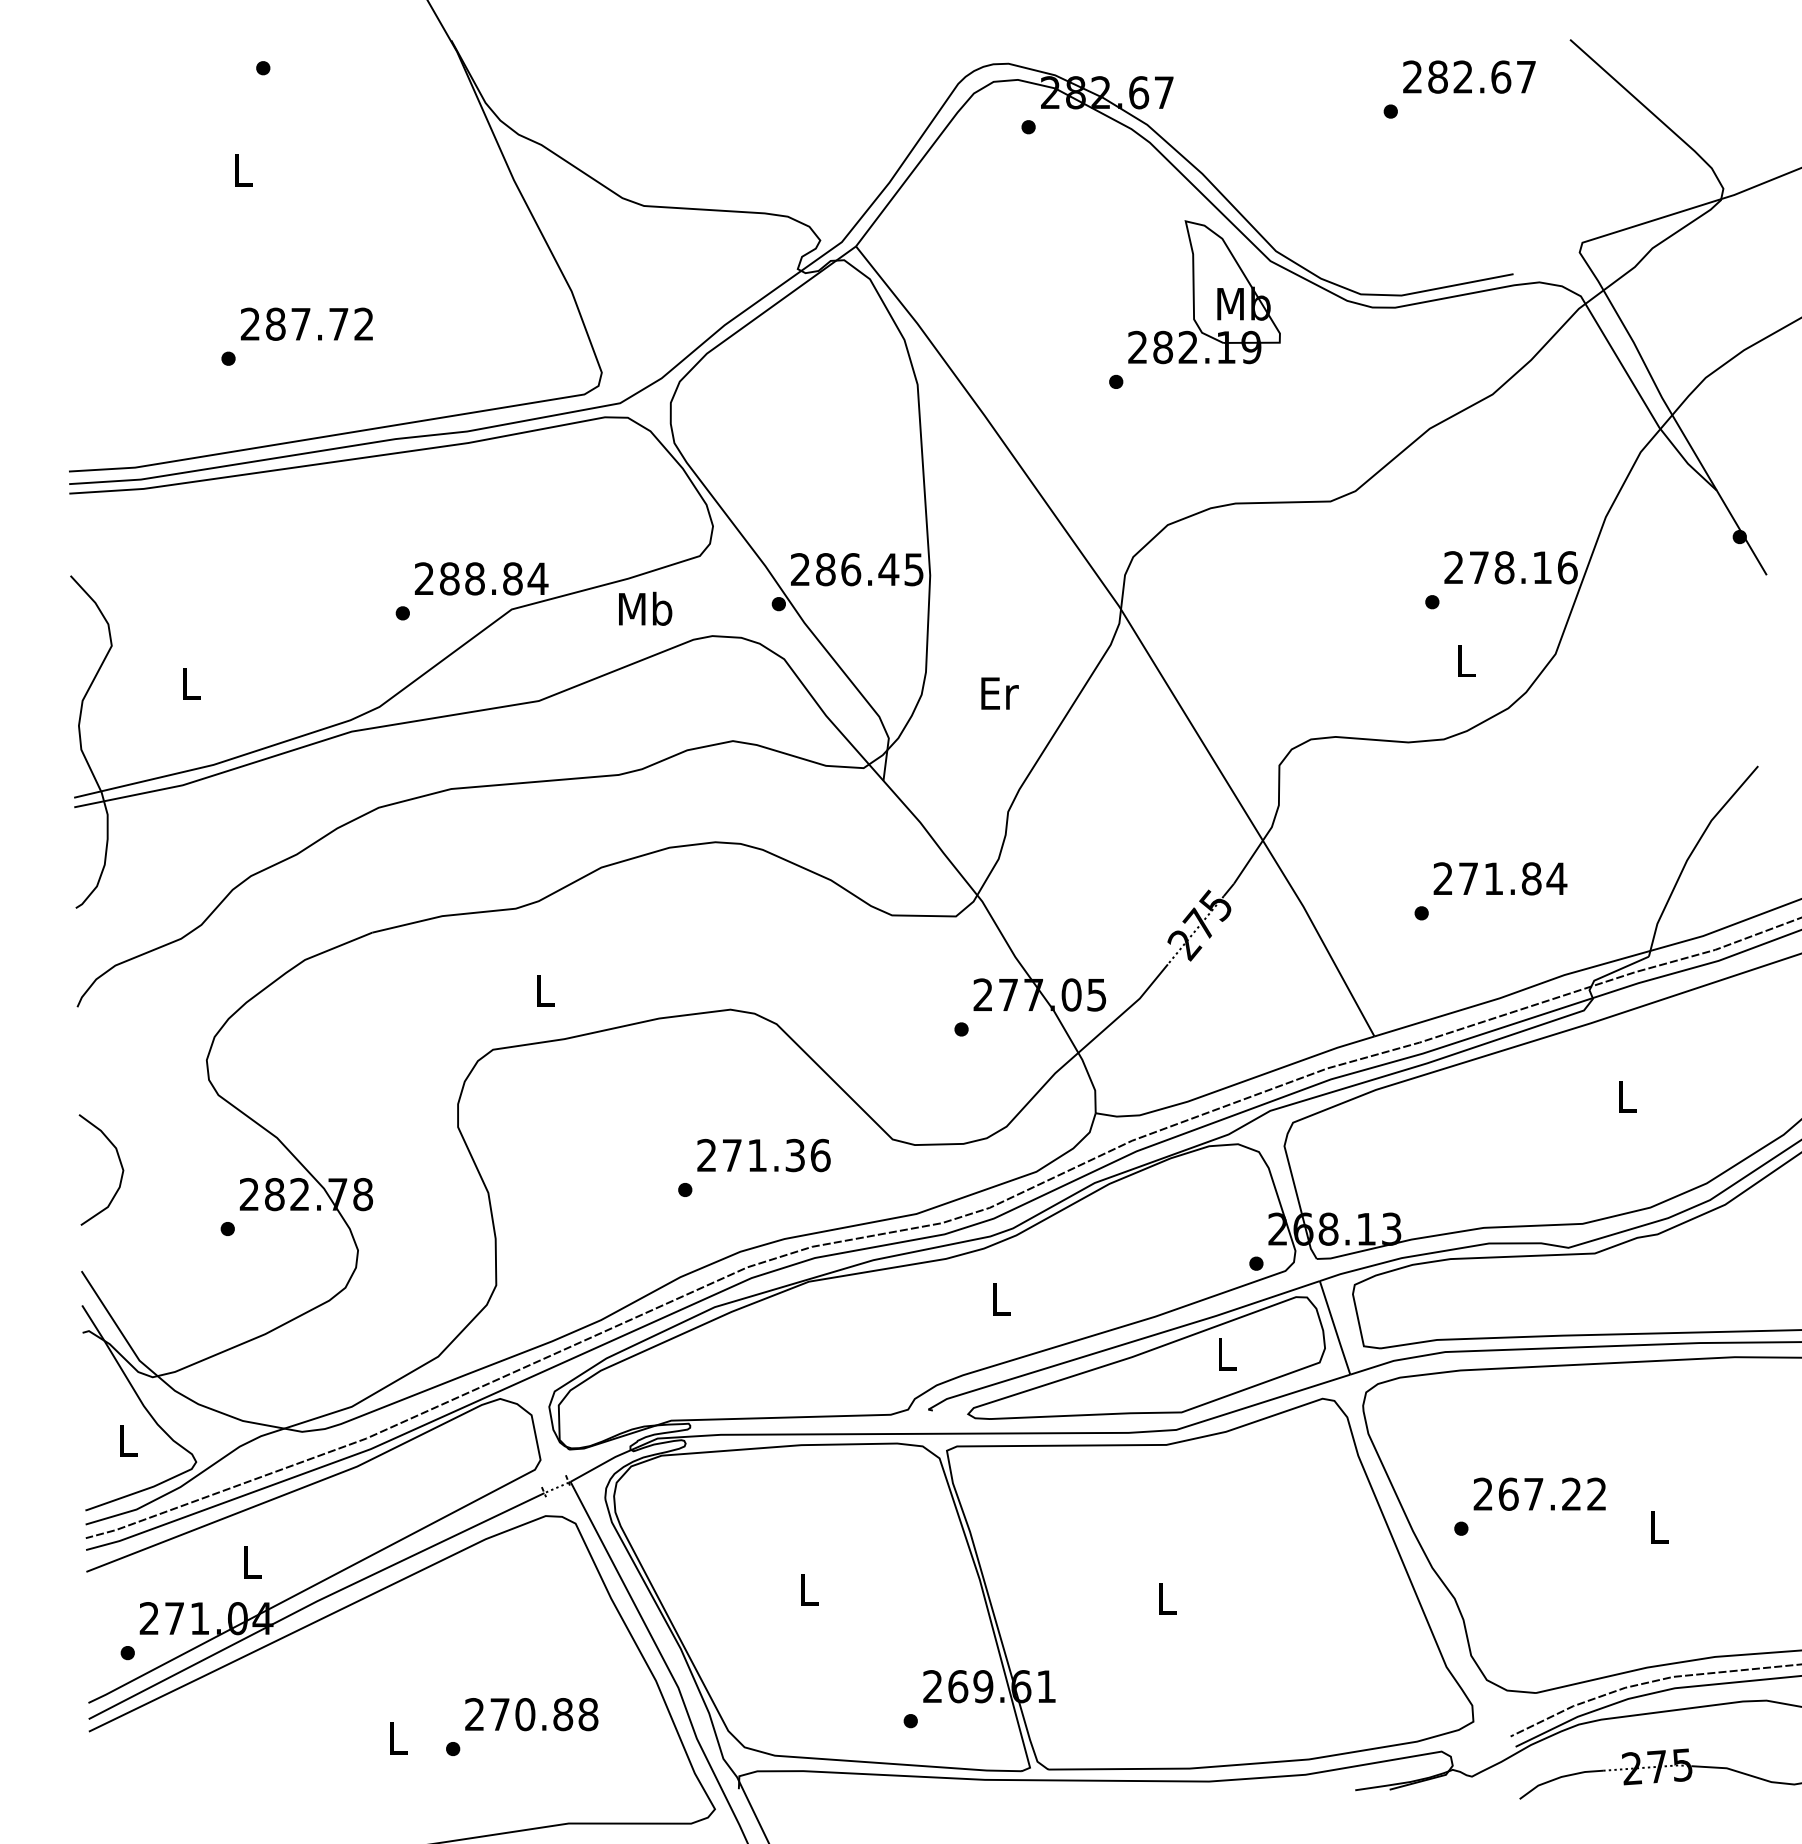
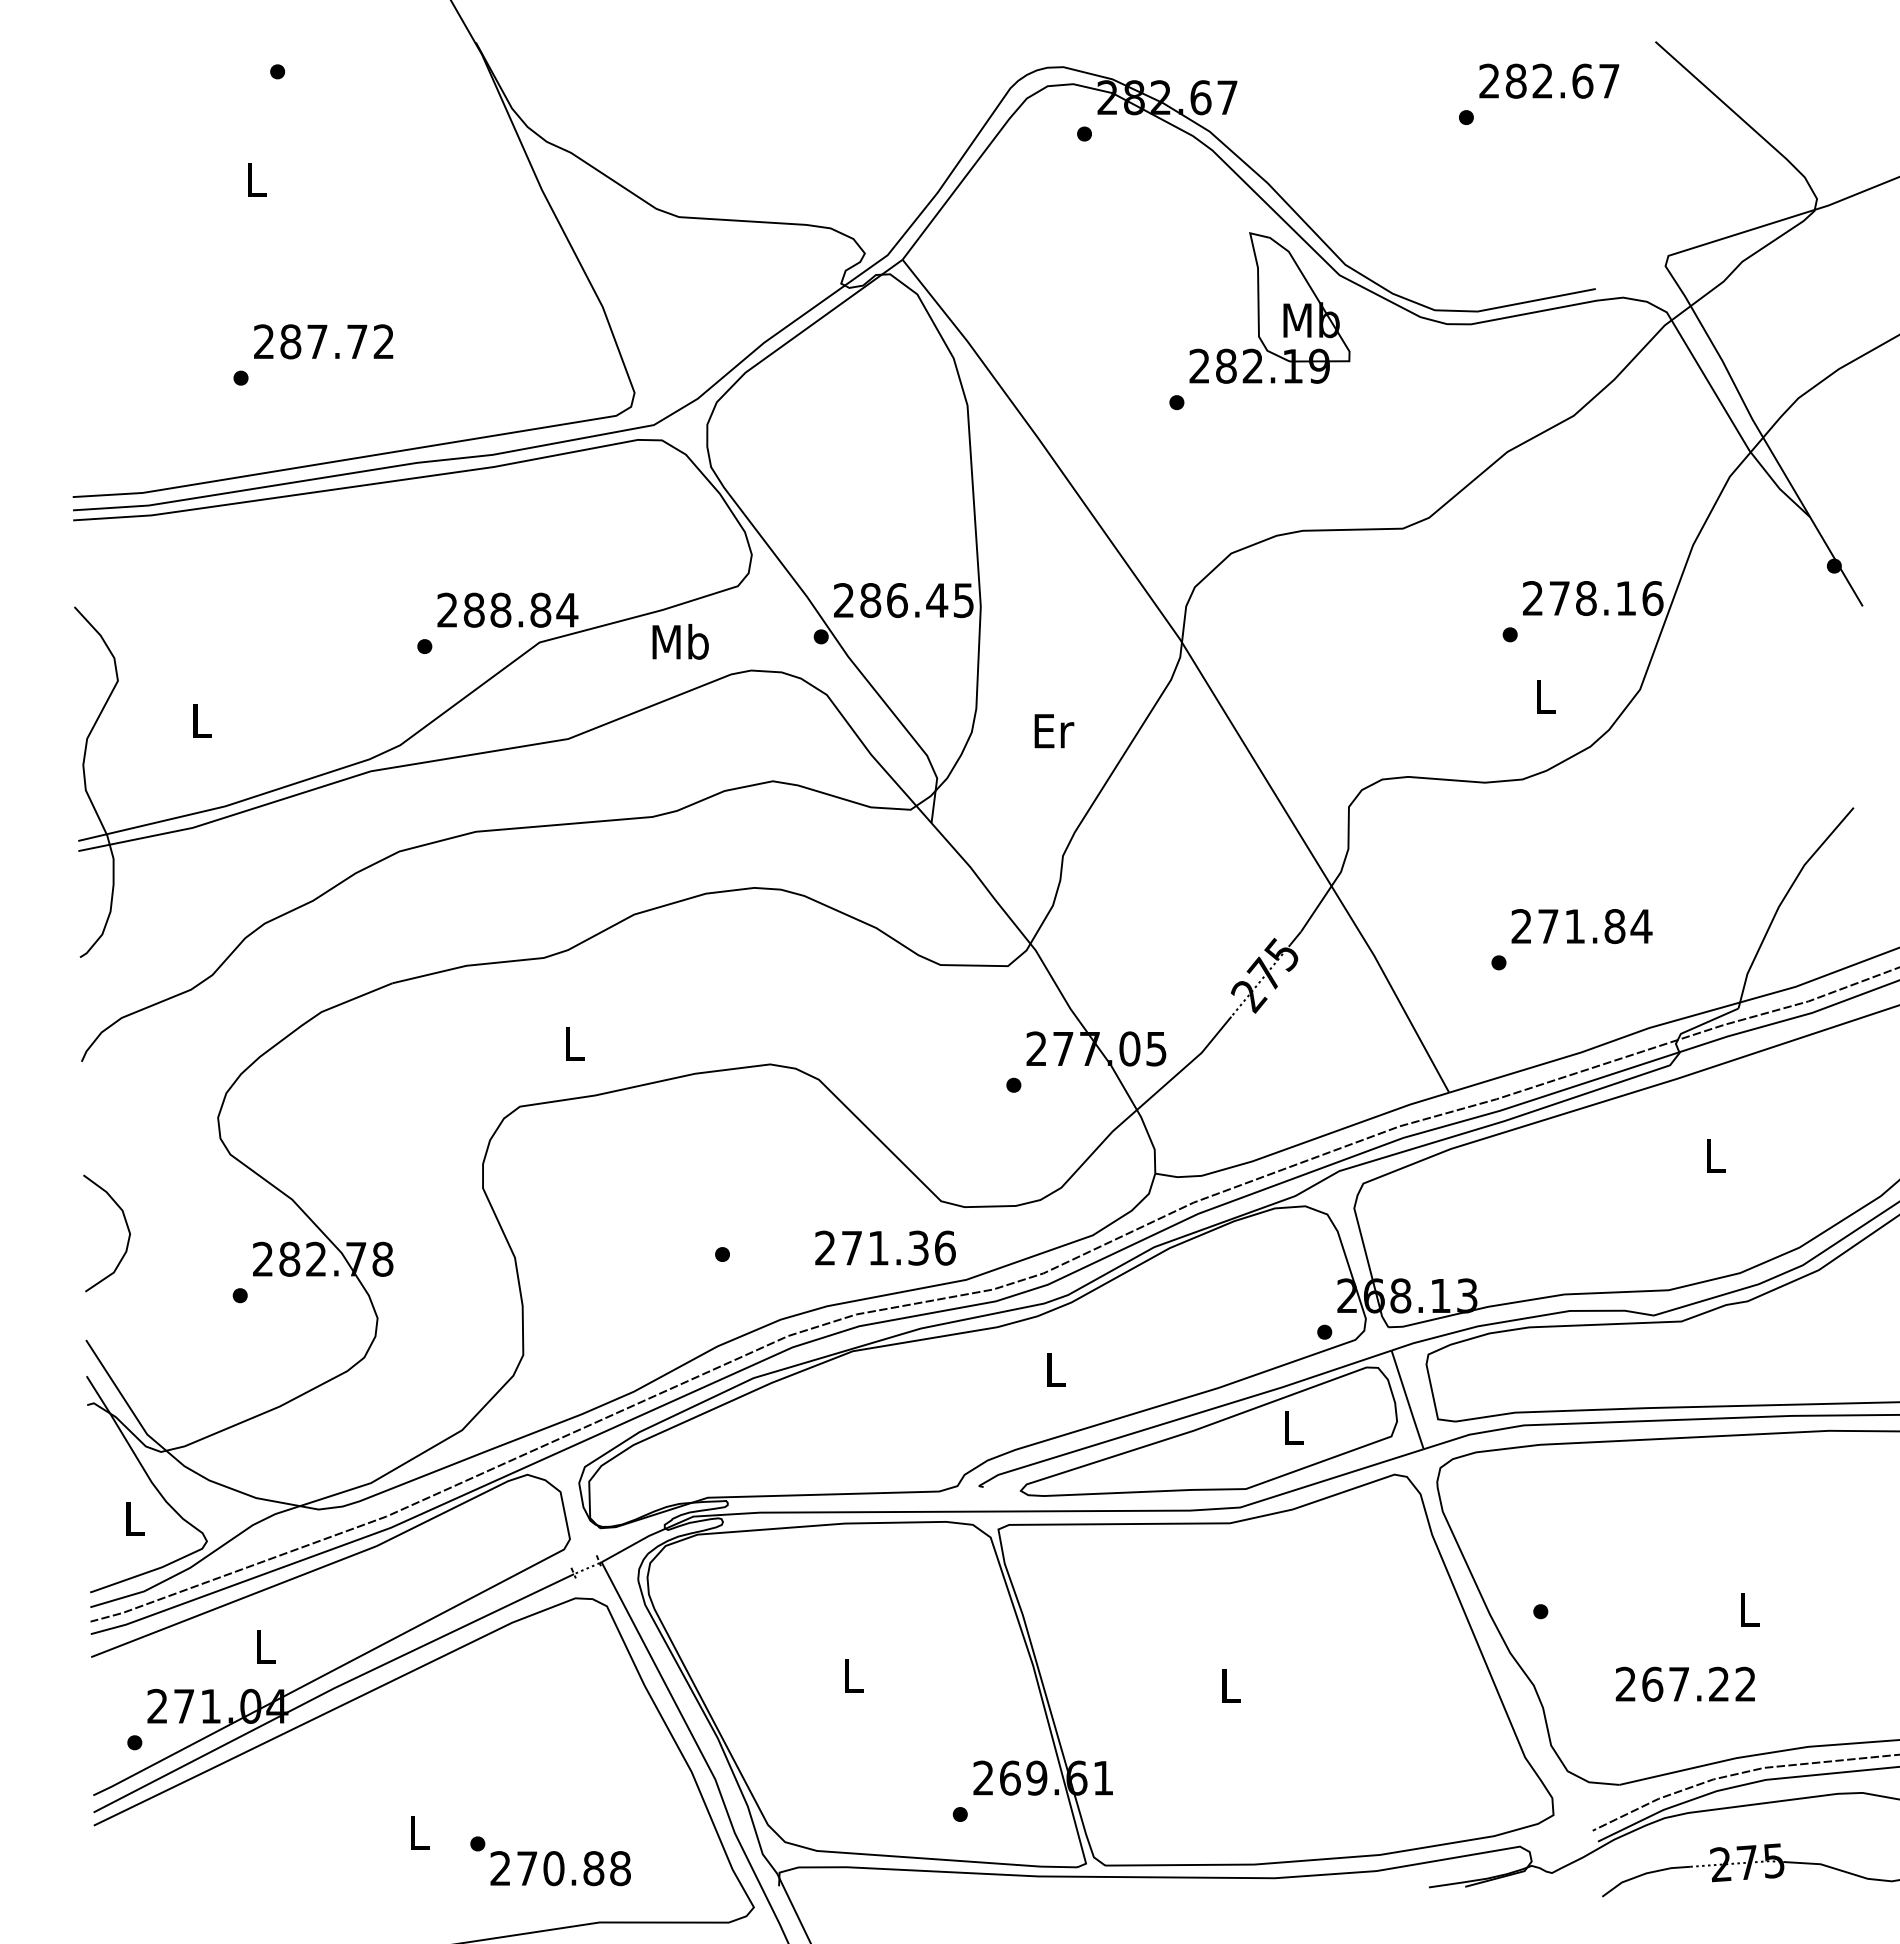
text: (763, 1154) -> (885, 1247), moved
text: (1538, 1493) -> (1684, 1683), moved
text: (531, 1714) -> (560, 1868), moved

